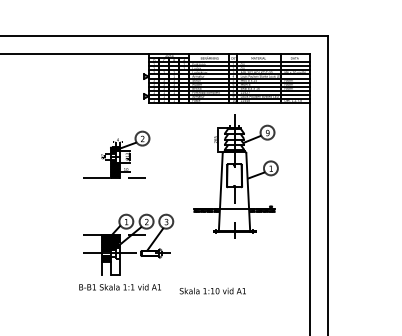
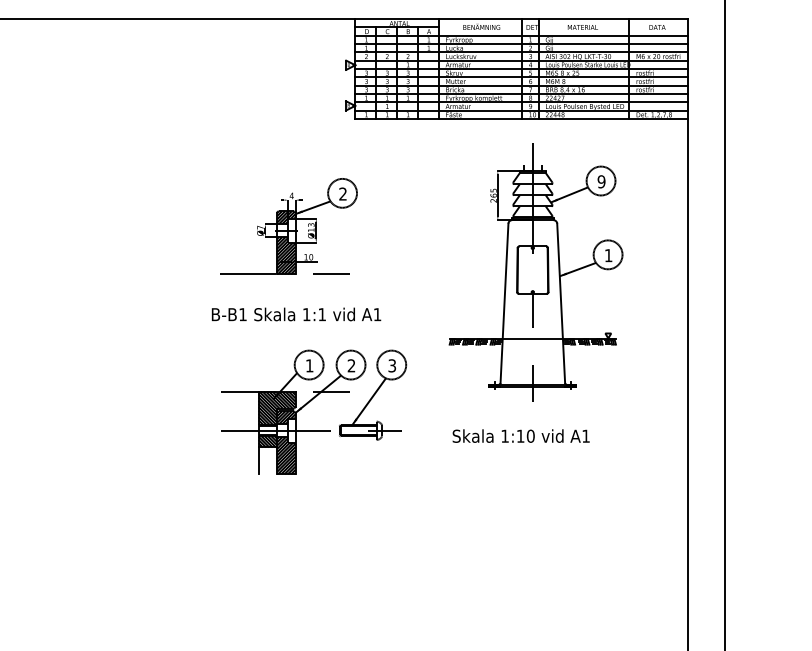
hatch: (114, 265) -> (284, 455), added
text: (119, 287) -> (295, 315), moved
text: (212, 290) -> (520, 434), moved

